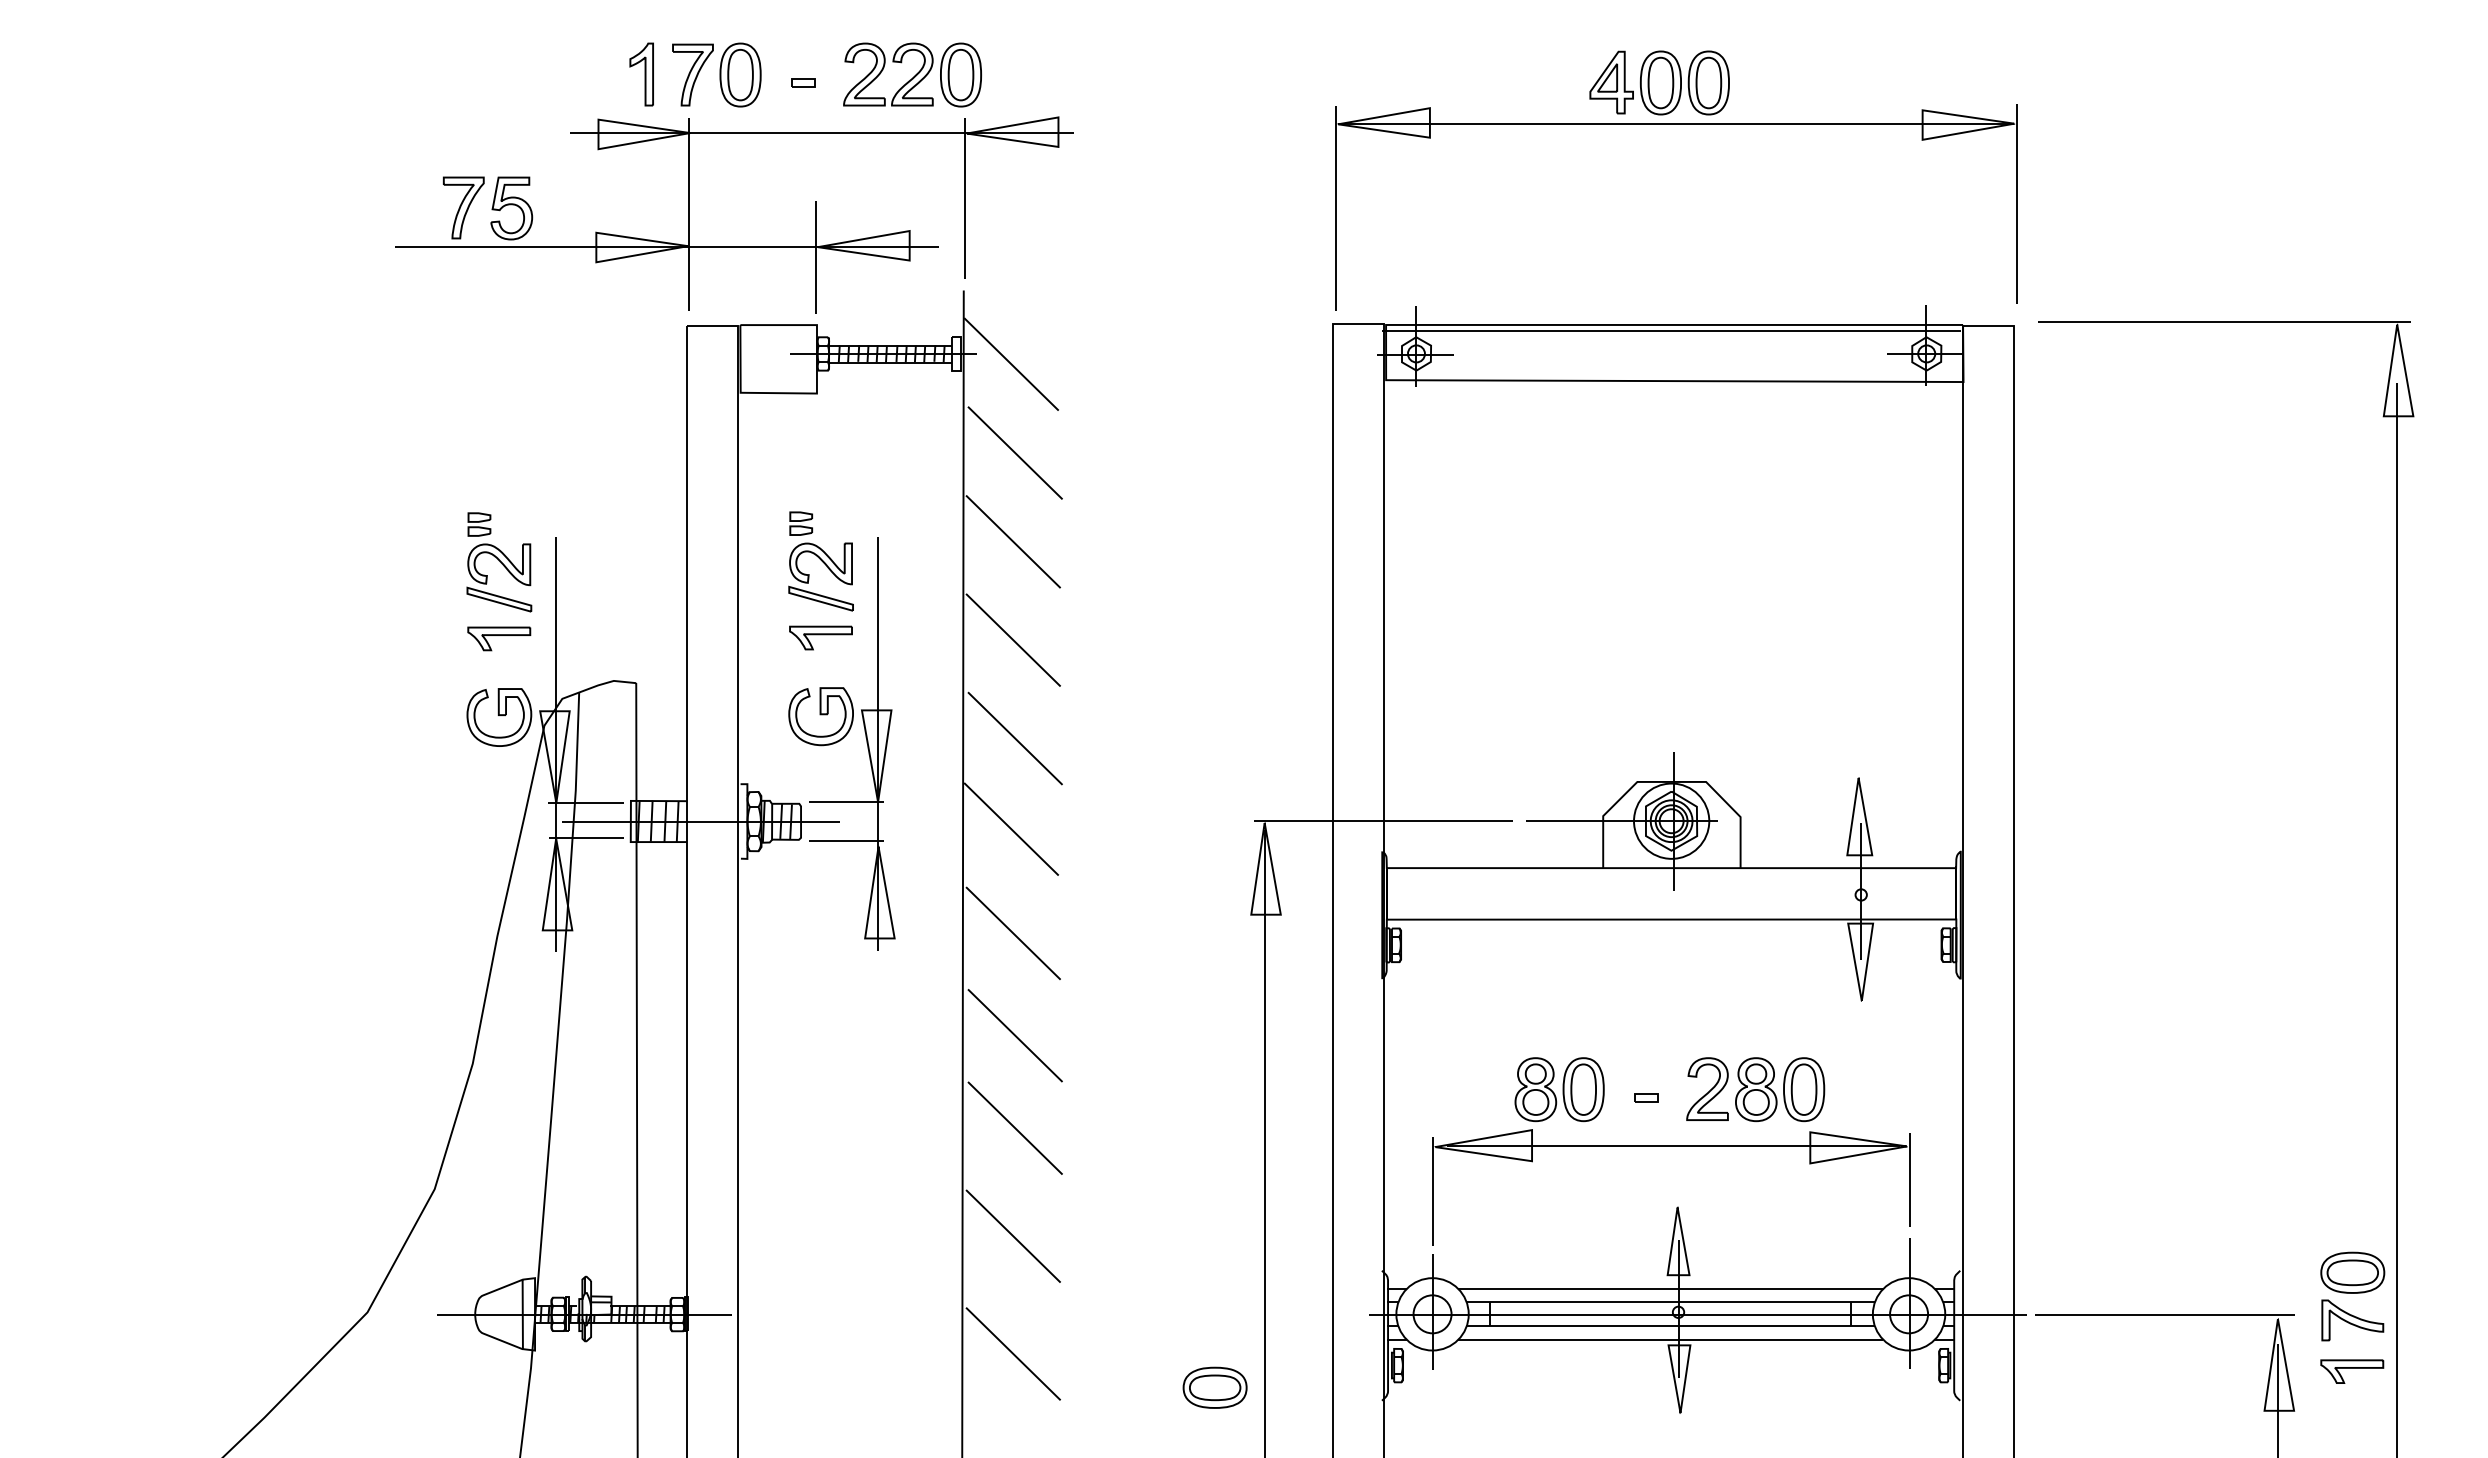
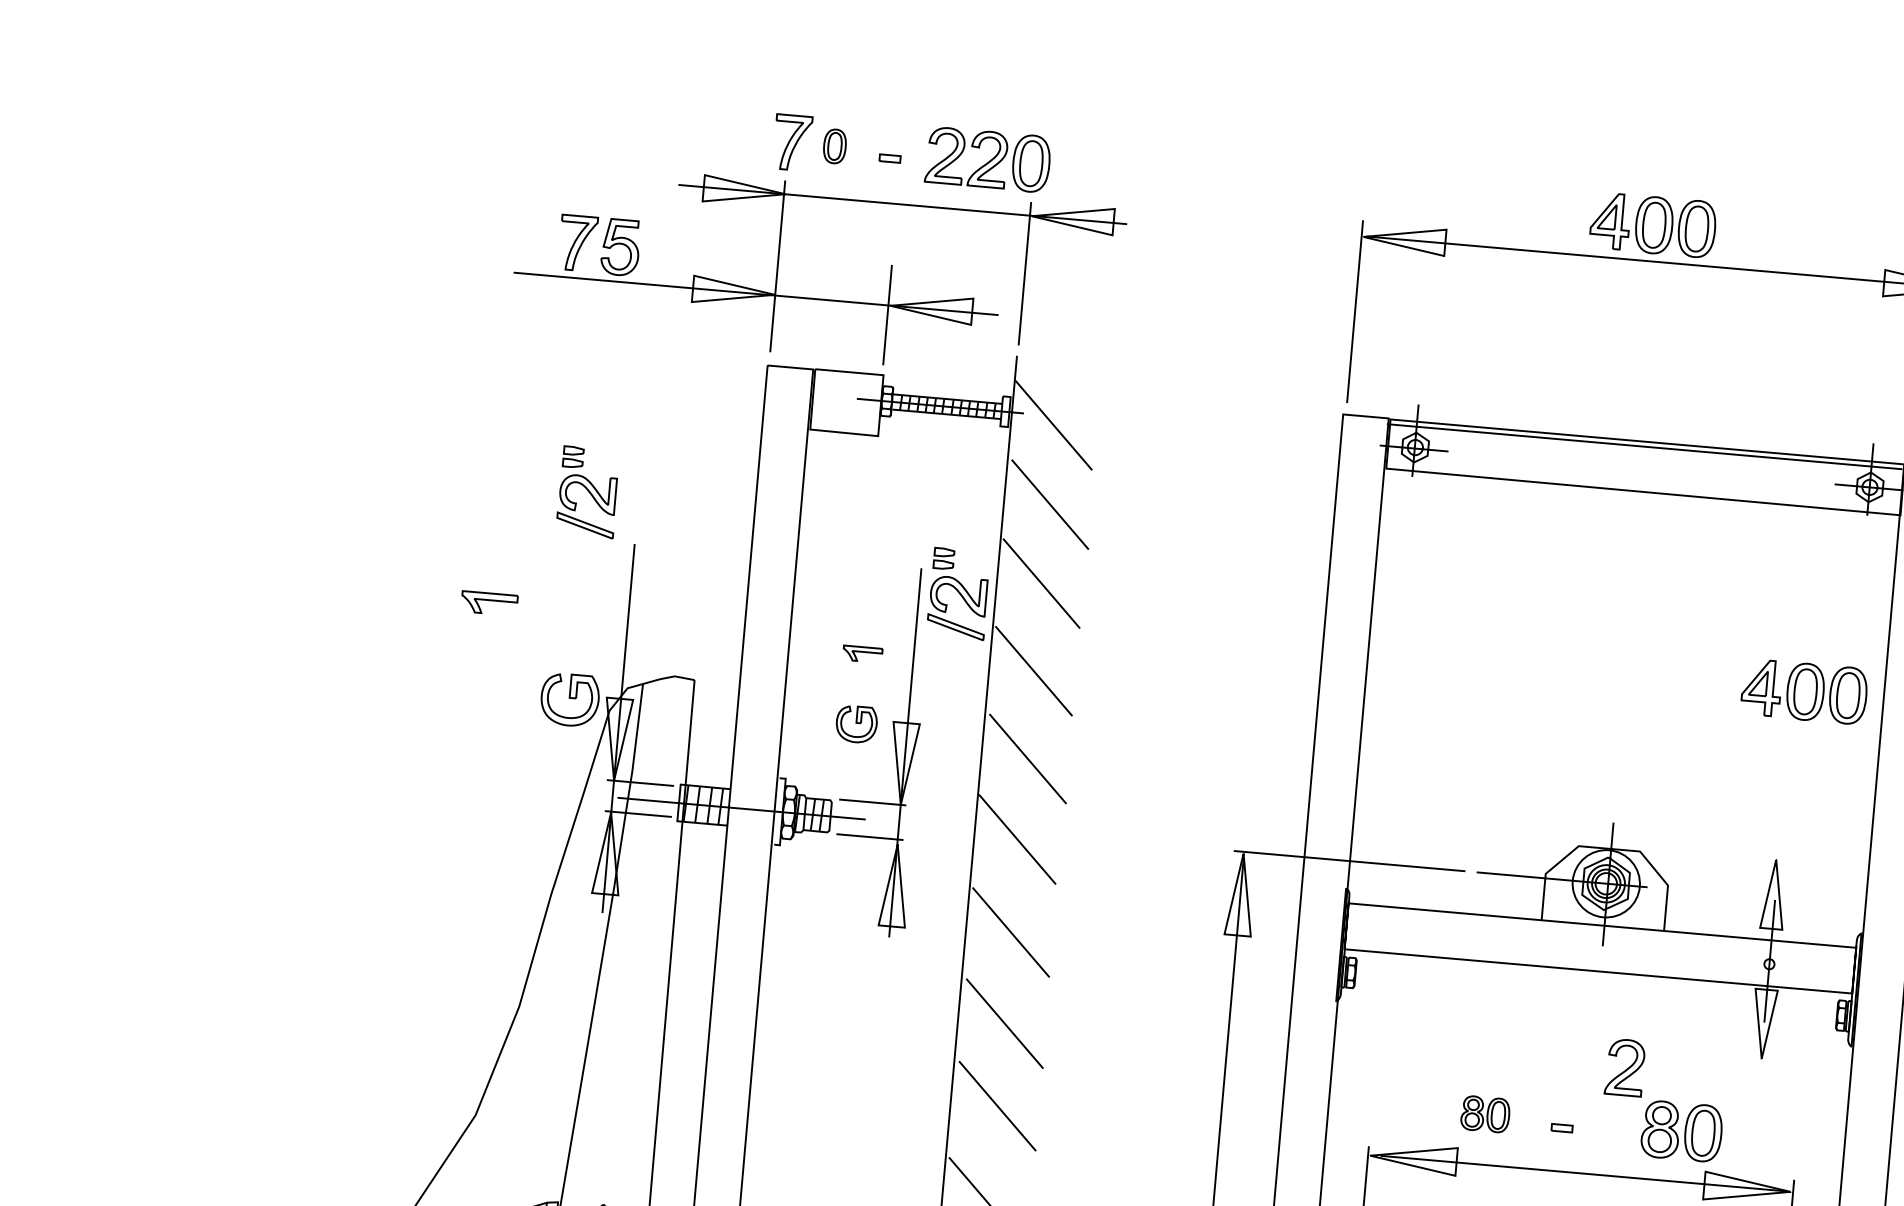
part: (641, 74) -> (746, 138), removed
part: (740, 74) -> (834, 145), size x0.6
part: (820, 561) -> (958, 593), moved
part: (499, 562) -> (588, 492), moved
part: (1873, 587) -> (1804, 691), added
part: (820, 637) -> (862, 653), size x0.7
part: (499, 638) -> (489, 603), moved
part: (820, 716) -> (856, 724), size x0.7
part: (1707, 1088) -> (1625, 1067), moved
part: (1559, 1089) -> (1485, 1114), size x0.6

